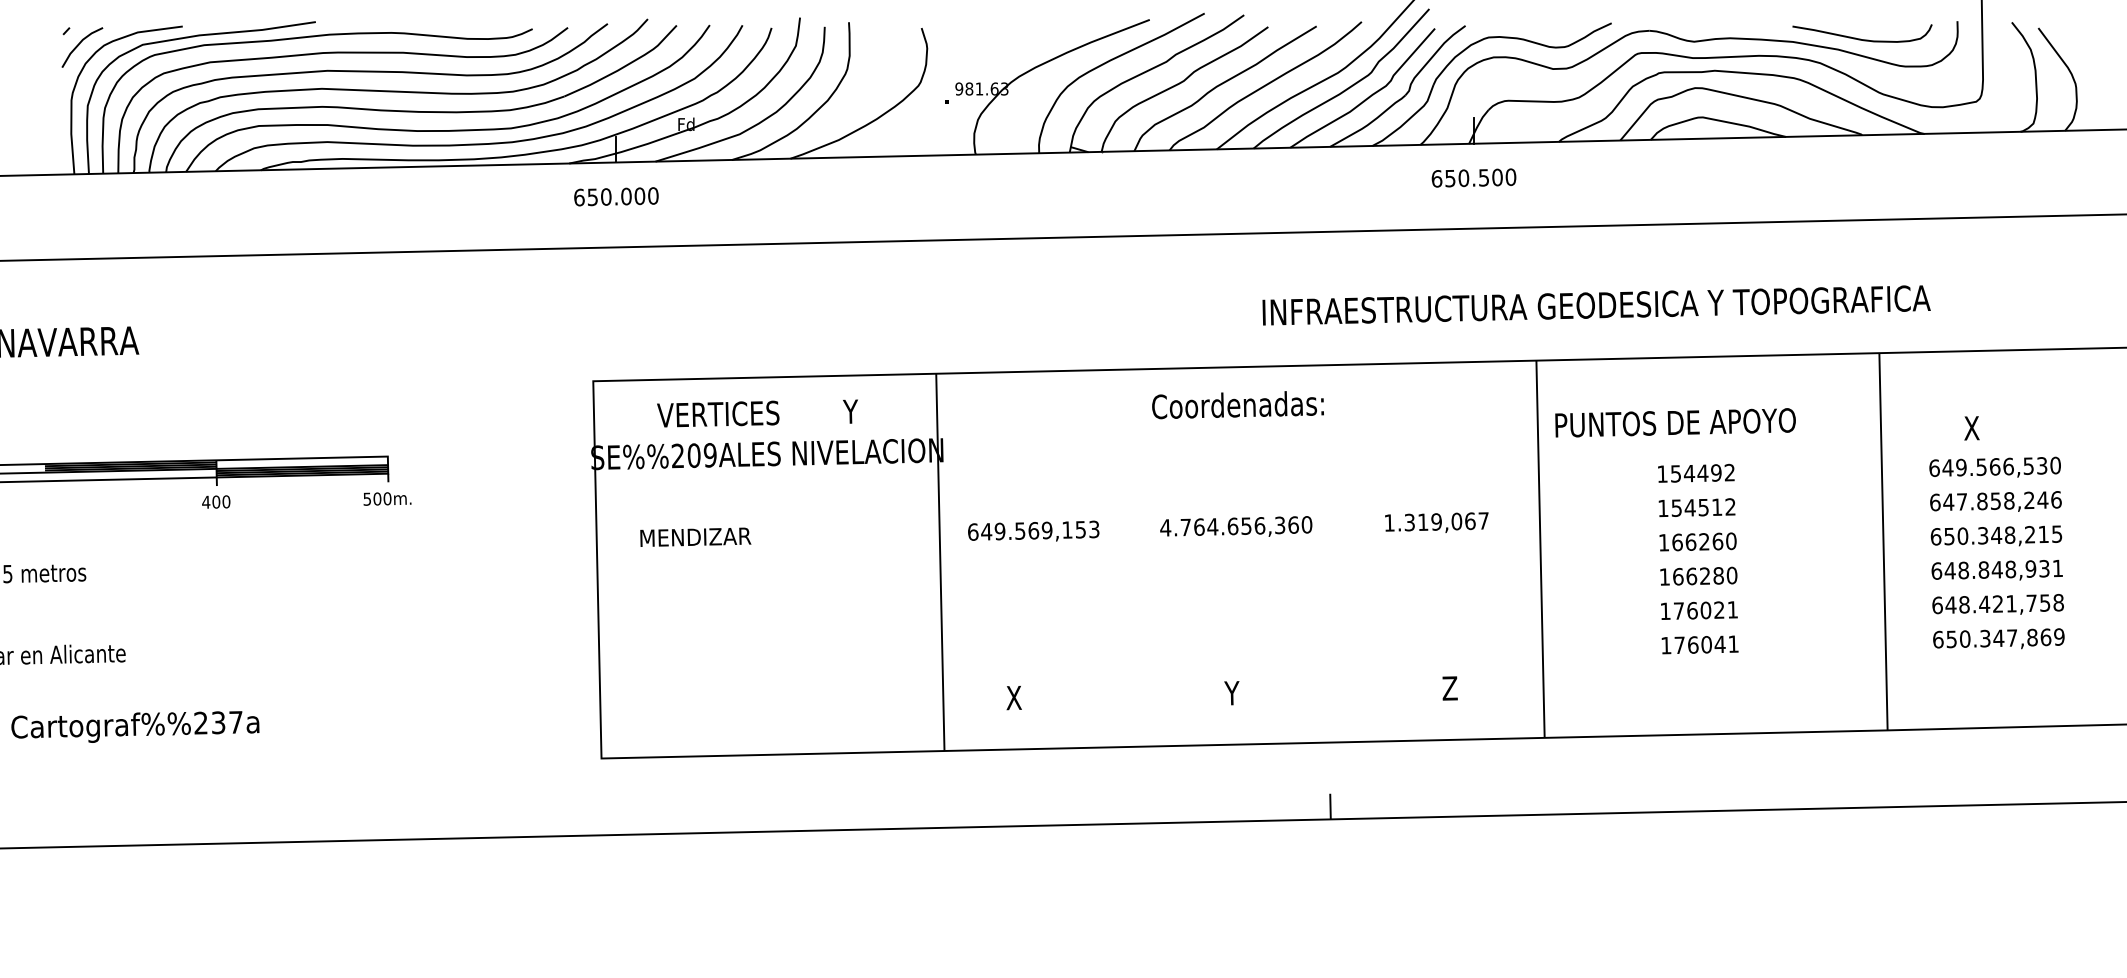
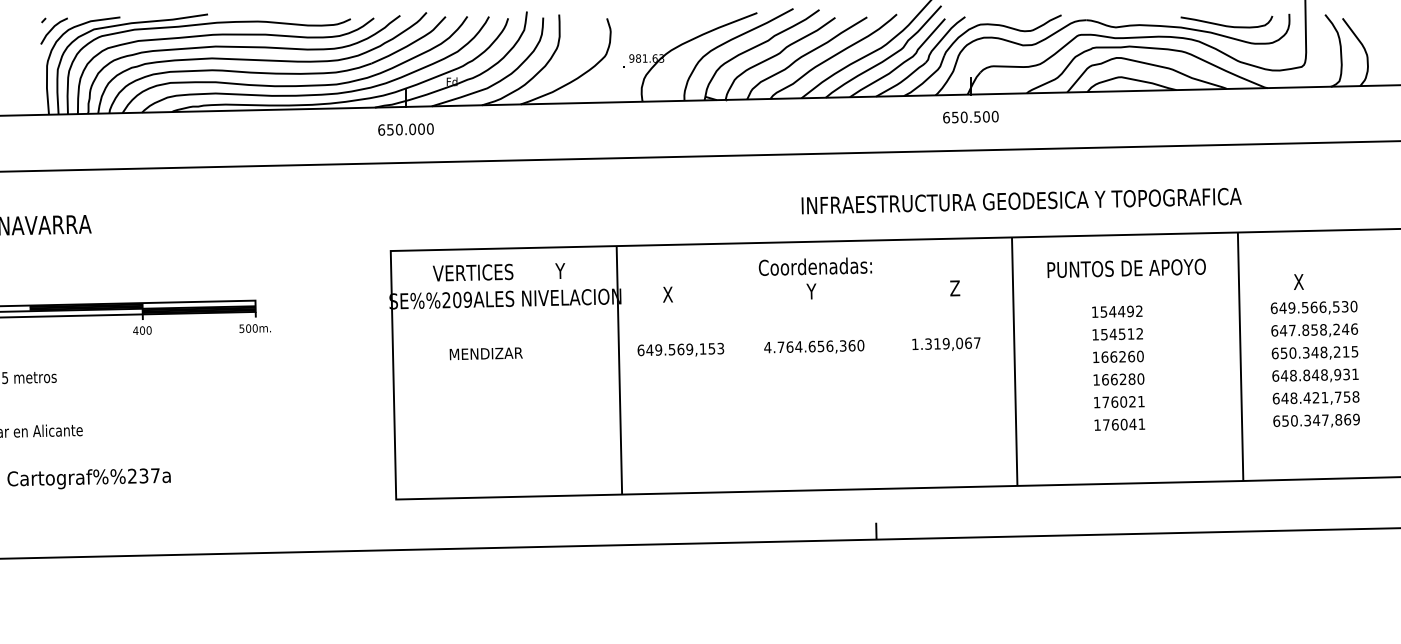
text: (1596, 306) -> (1021, 201), moved
text: (1675, 421) -> (1126, 267), moved
text: (694, 536) -> (485, 353), moved
text: (1232, 693) -> (811, 291), moved

